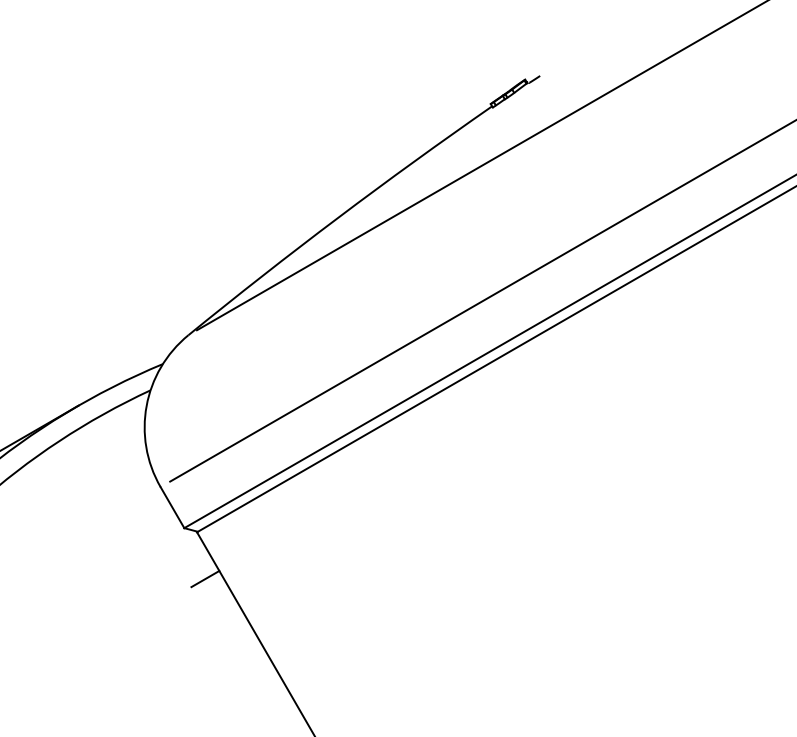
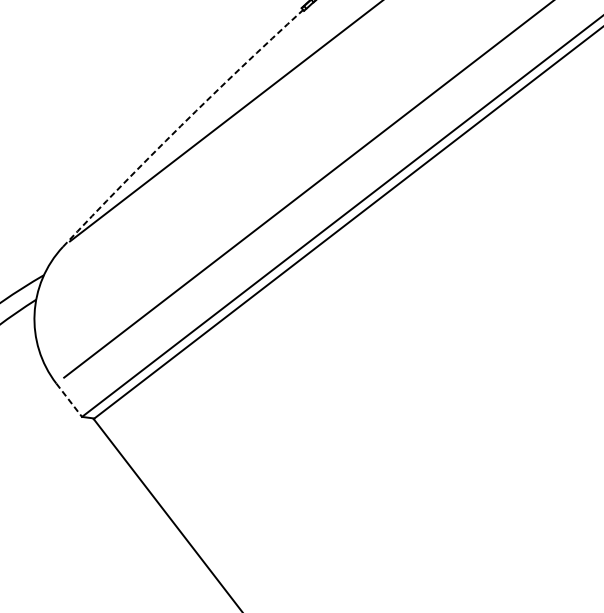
arc: (338, 217) -> (181, 125), solid -> dashed
line: (172, 507) -> (69, 400), solid -> dashed
line: (205, 578) -> (106, 458), removed

